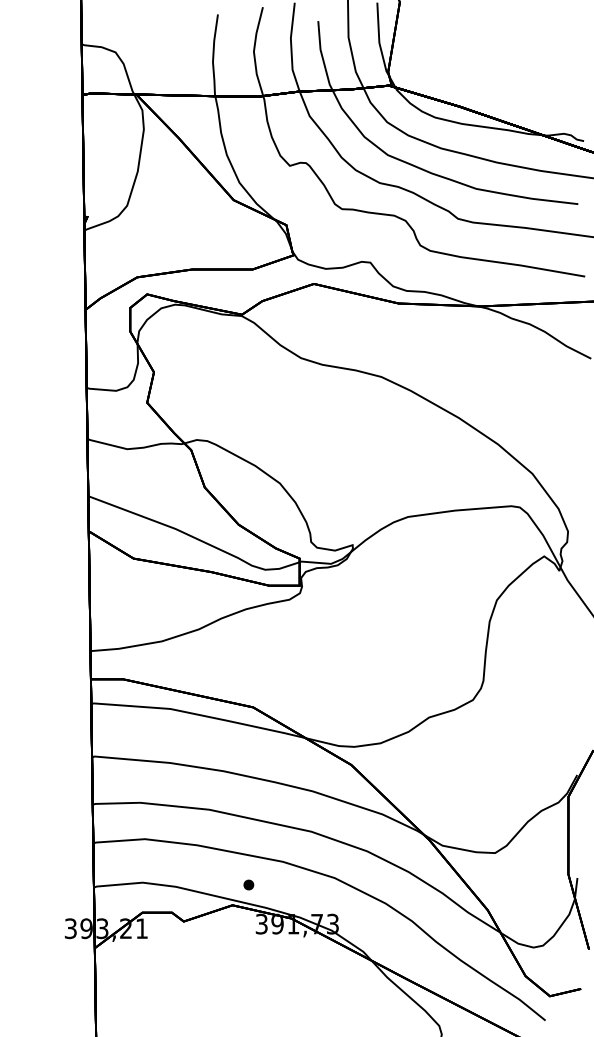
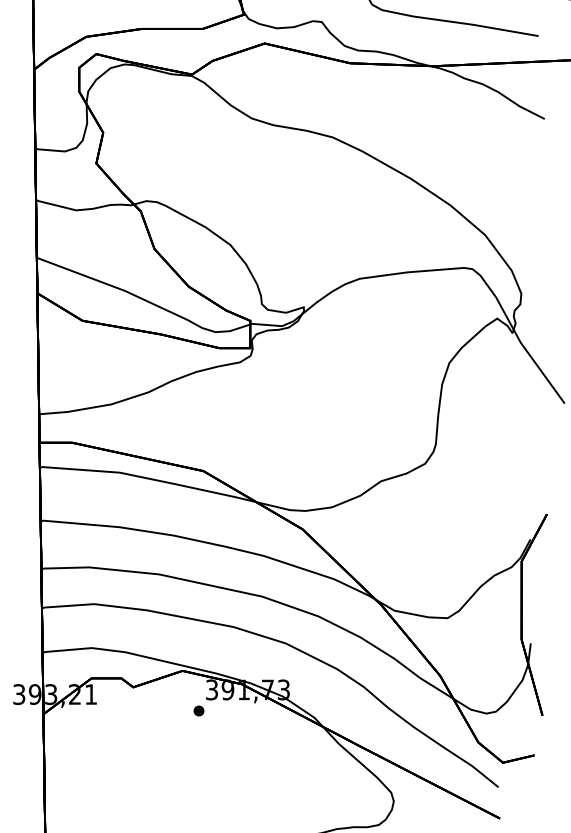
part: (248, 884) -> (198, 710), moved

